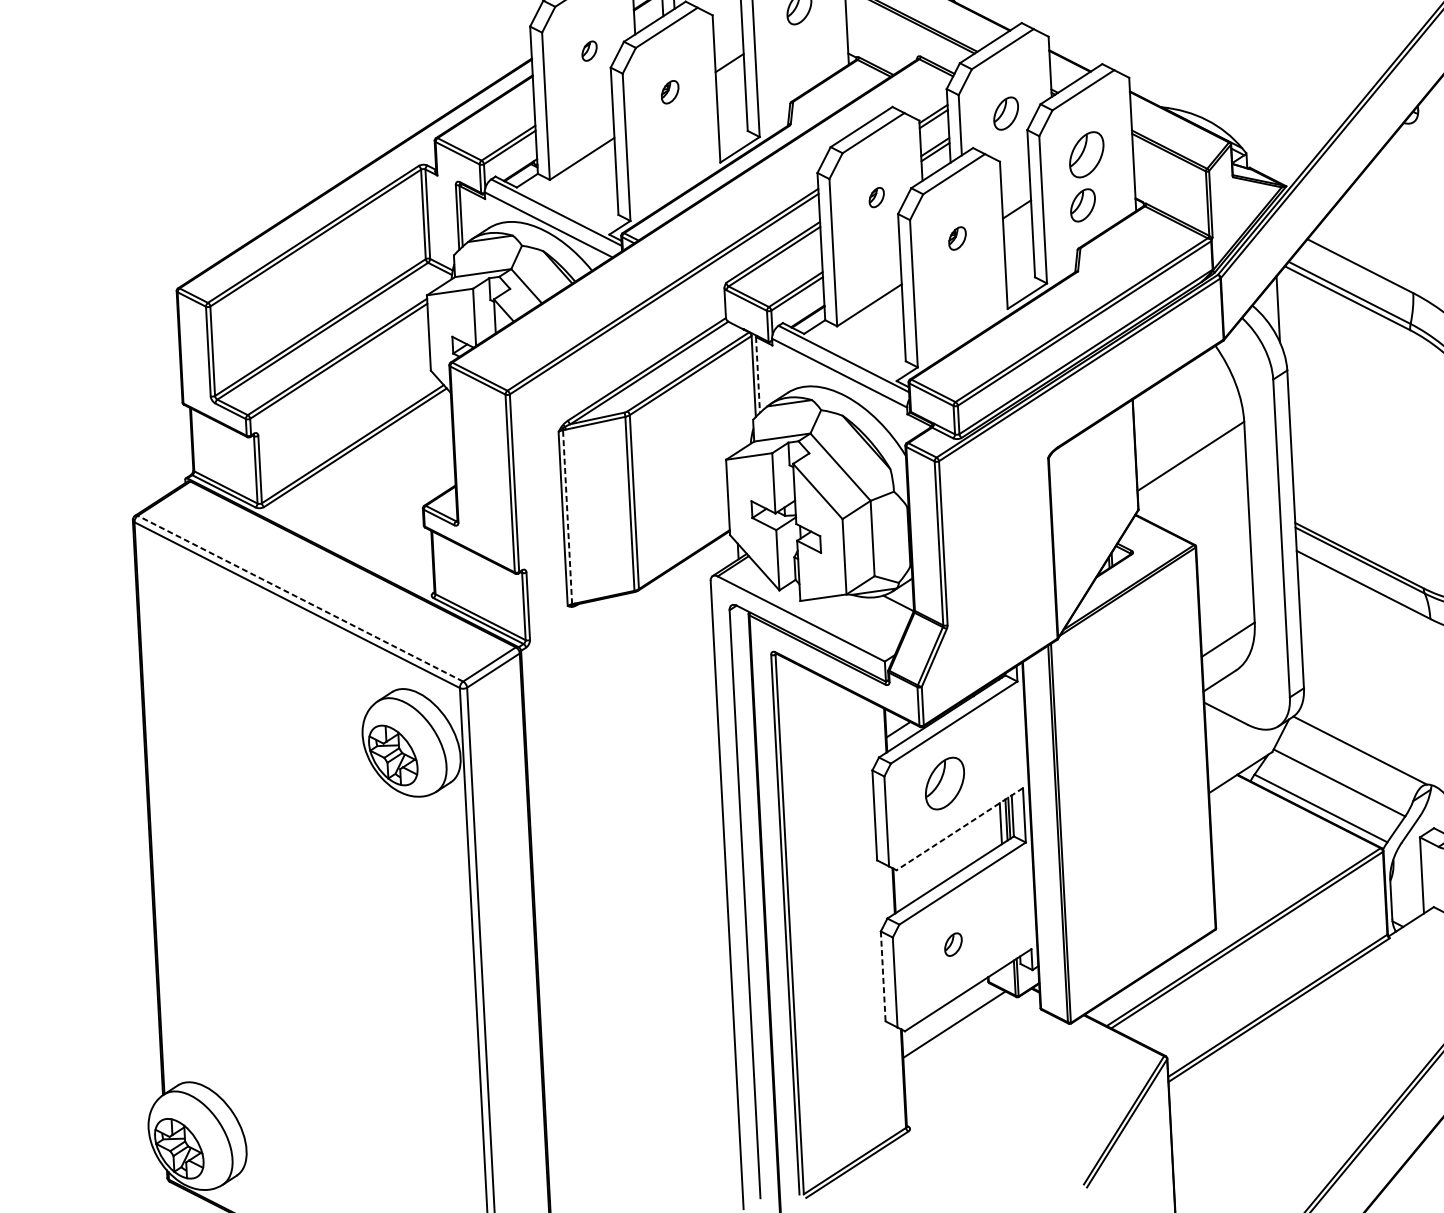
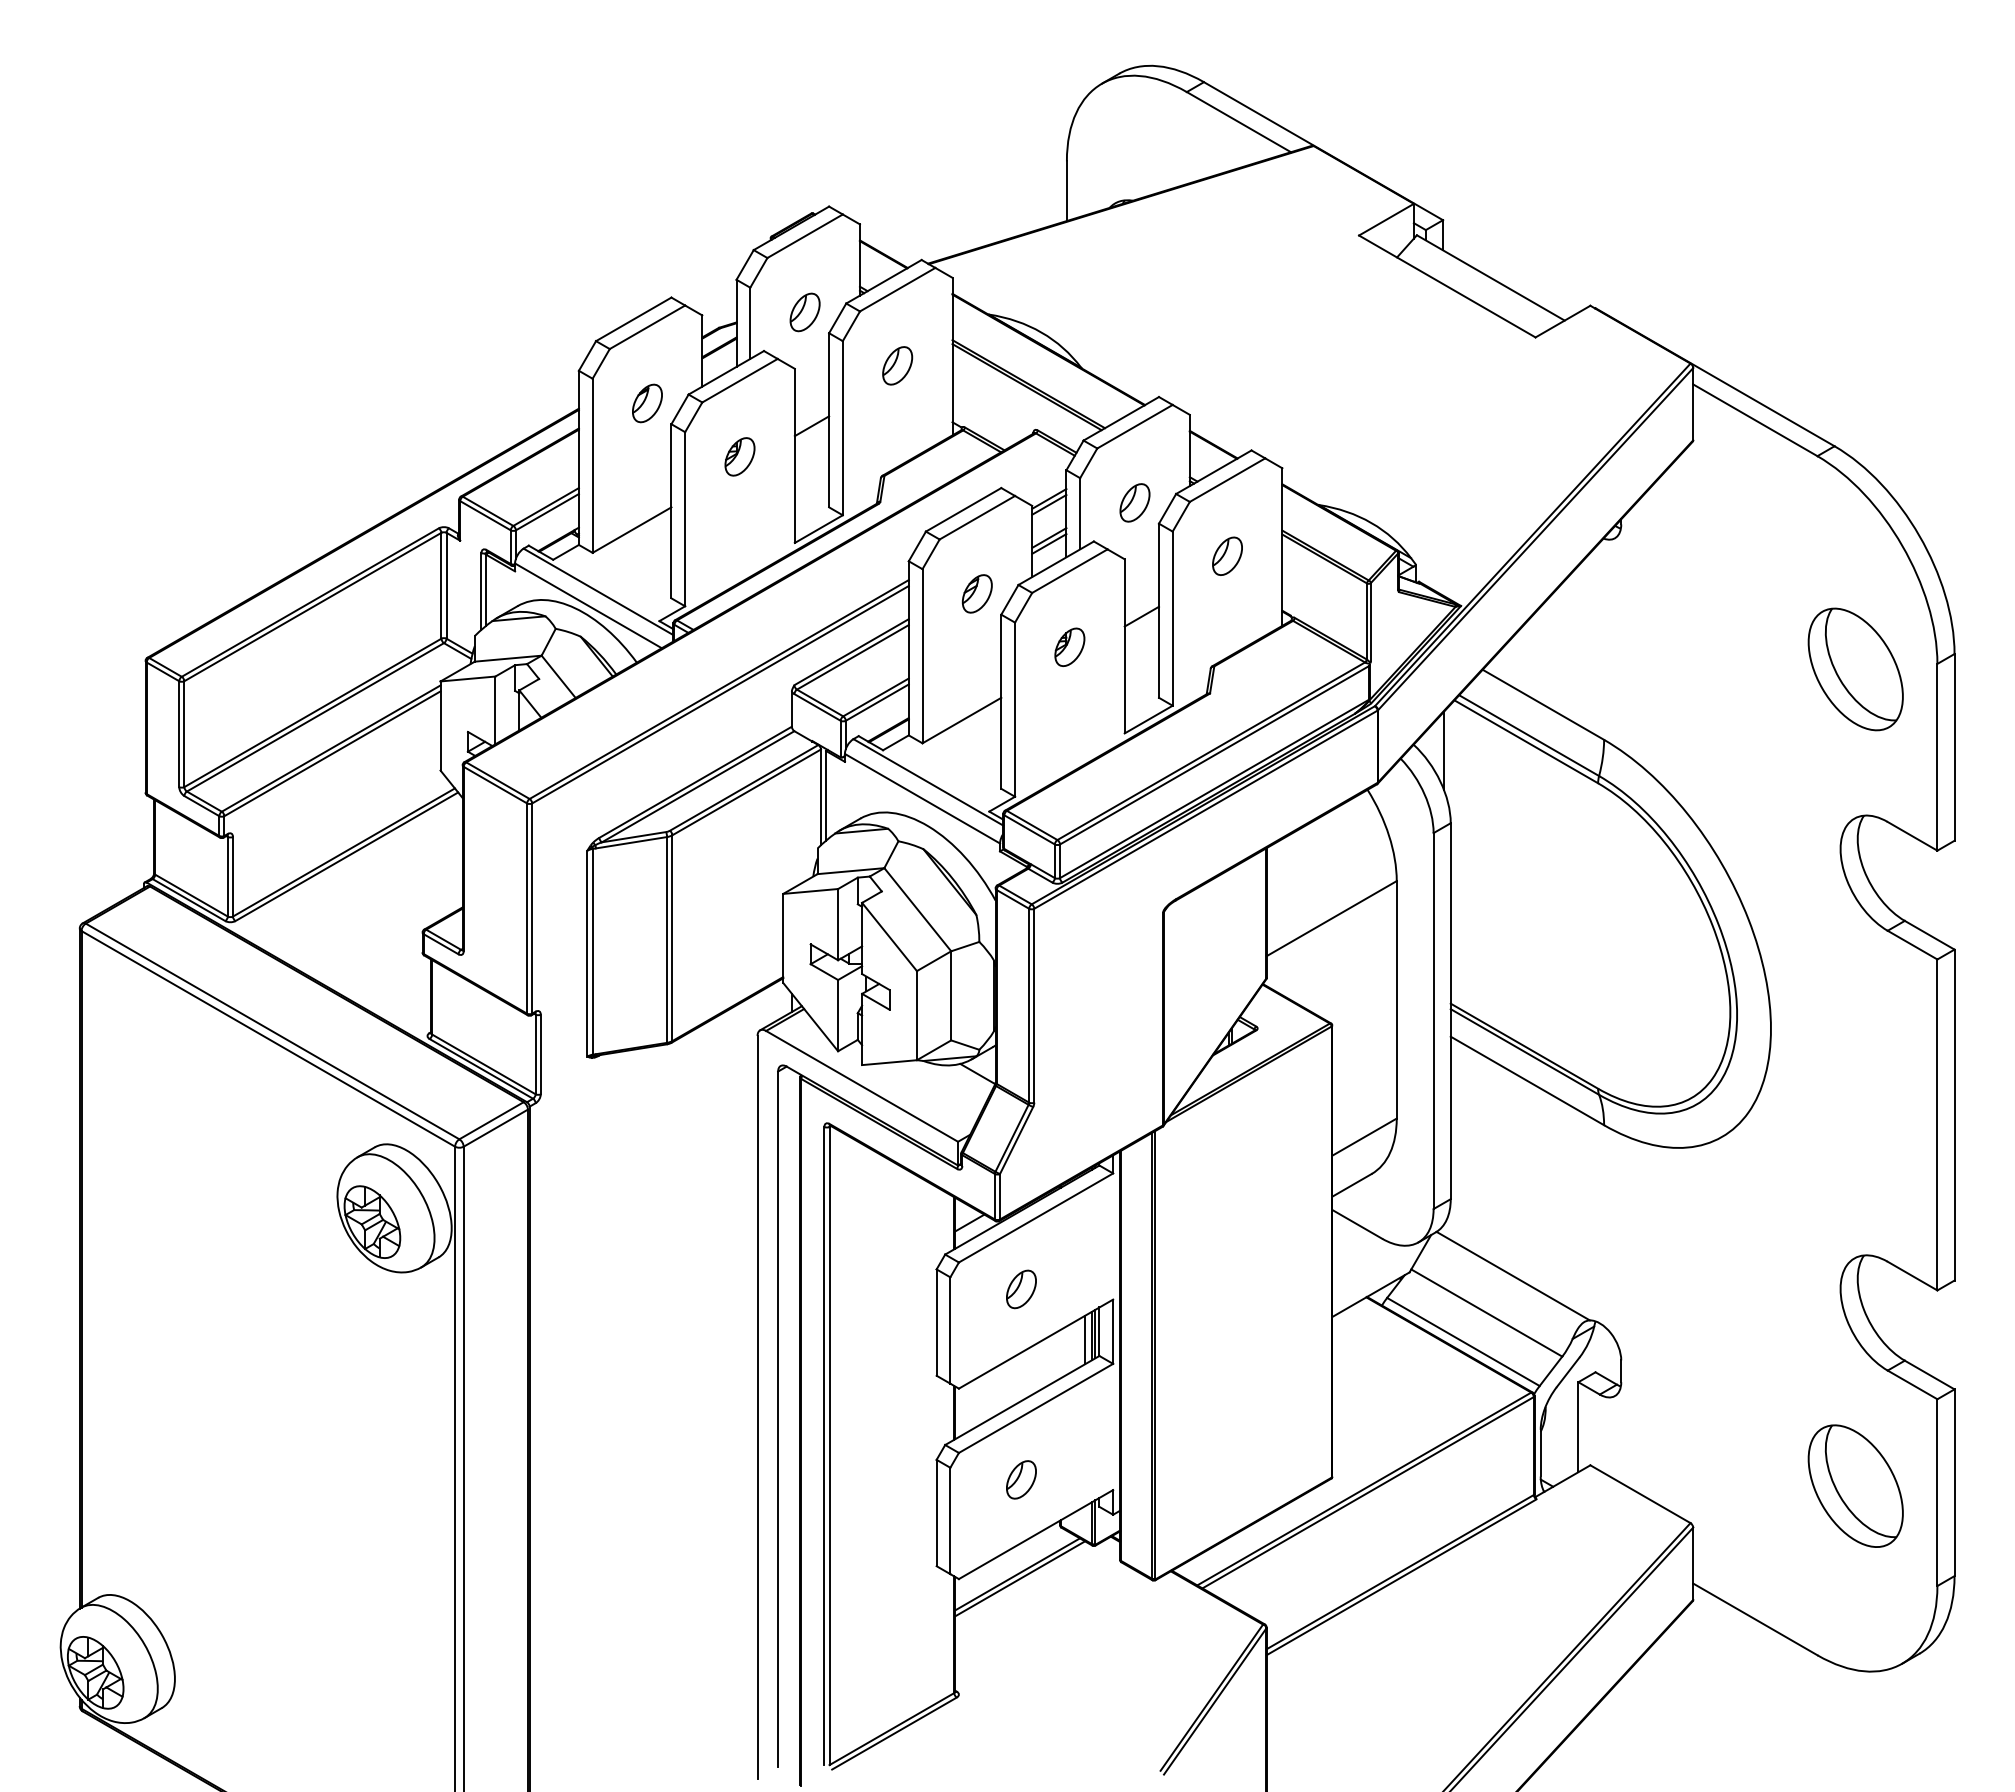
part: (589, 51) -> (647, 403), size x1.67
part: (669, 91) -> (739, 456), size x1.43
part: (1086, 153) -> (1227, 555), size x0.71
part: (876, 197) -> (976, 593), size x1.67
part: (1082, 205) -> (1219, 615), removed
part: (957, 237) -> (1069, 646), size x1.43
line: (758, 374) -> (826, 795), dashed -> solid
line: (567, 516) -> (592, 951), dashed -> solid
line: (300, 598) -> (272, 1031), dashed -> solid
part: (945, 783) -> (1021, 1289), size x0.62
line: (959, 829) -> (1035, 1344), dashed -> solid
part: (953, 944) -> (1021, 1479), size x1.43
line: (883, 976) -> (936, 1513), dashed -> solid
line: (957, 1028) -> (1020, 1578), added

